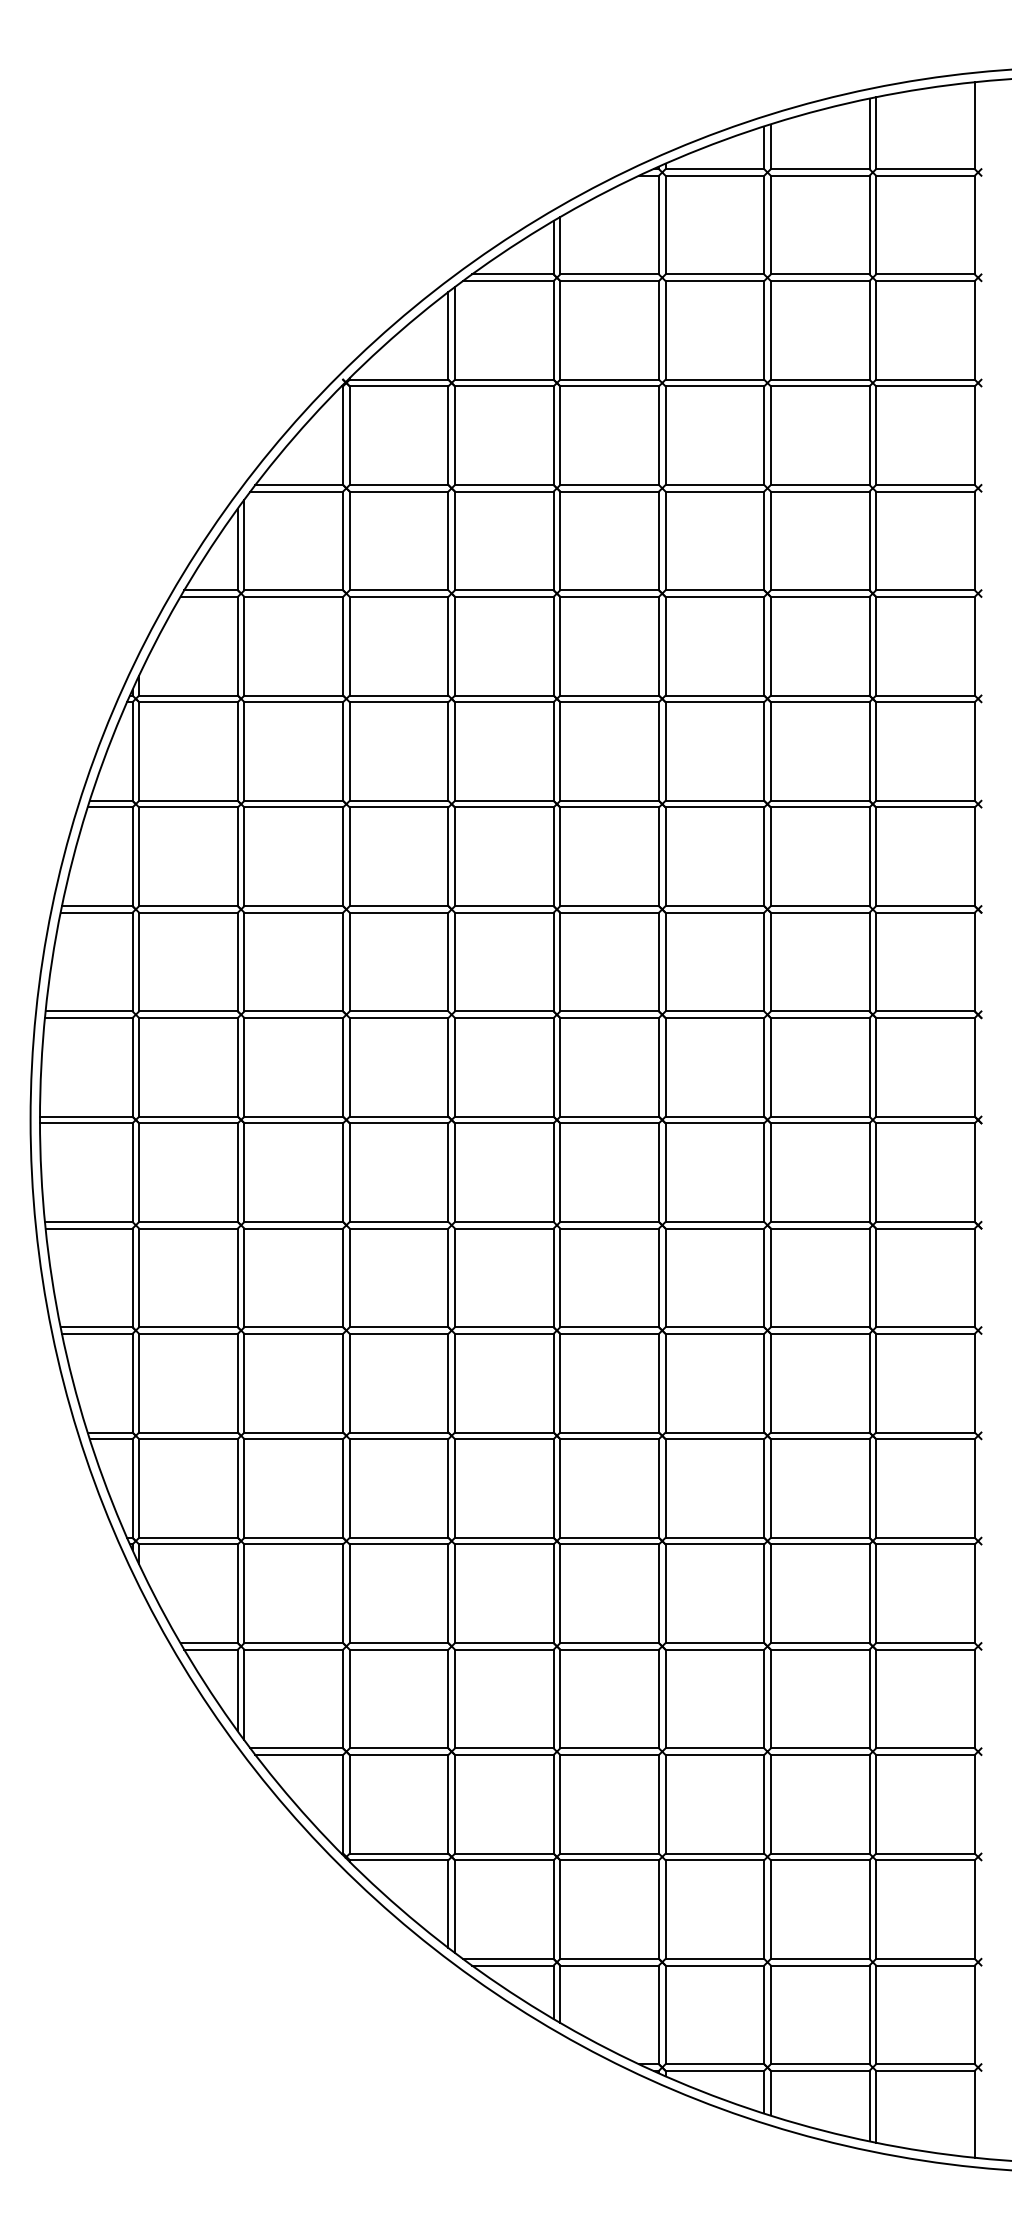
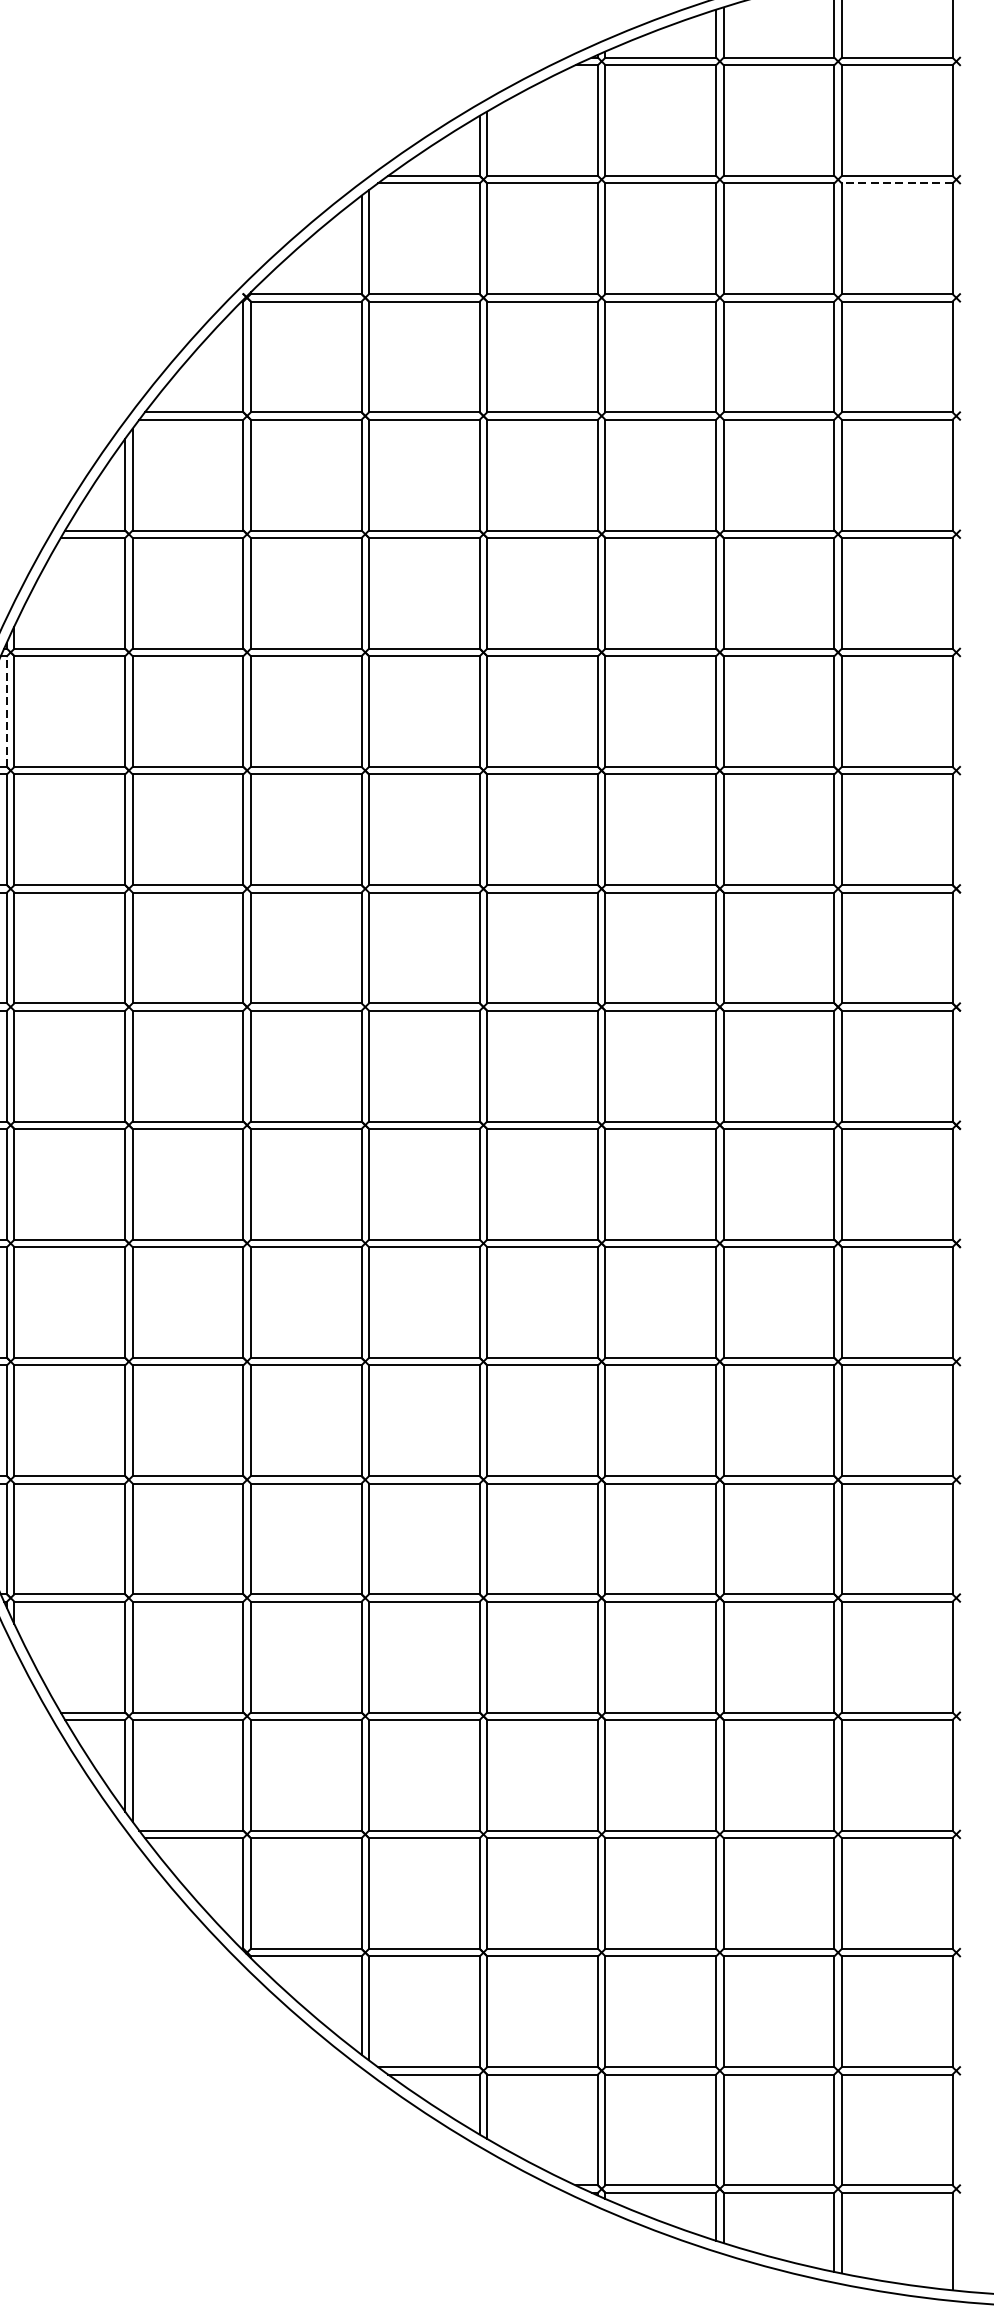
line: (924, 281) -> (896, 183), solid -> dashed
line: (132, 751) -> (6, 711), solid -> dashed

